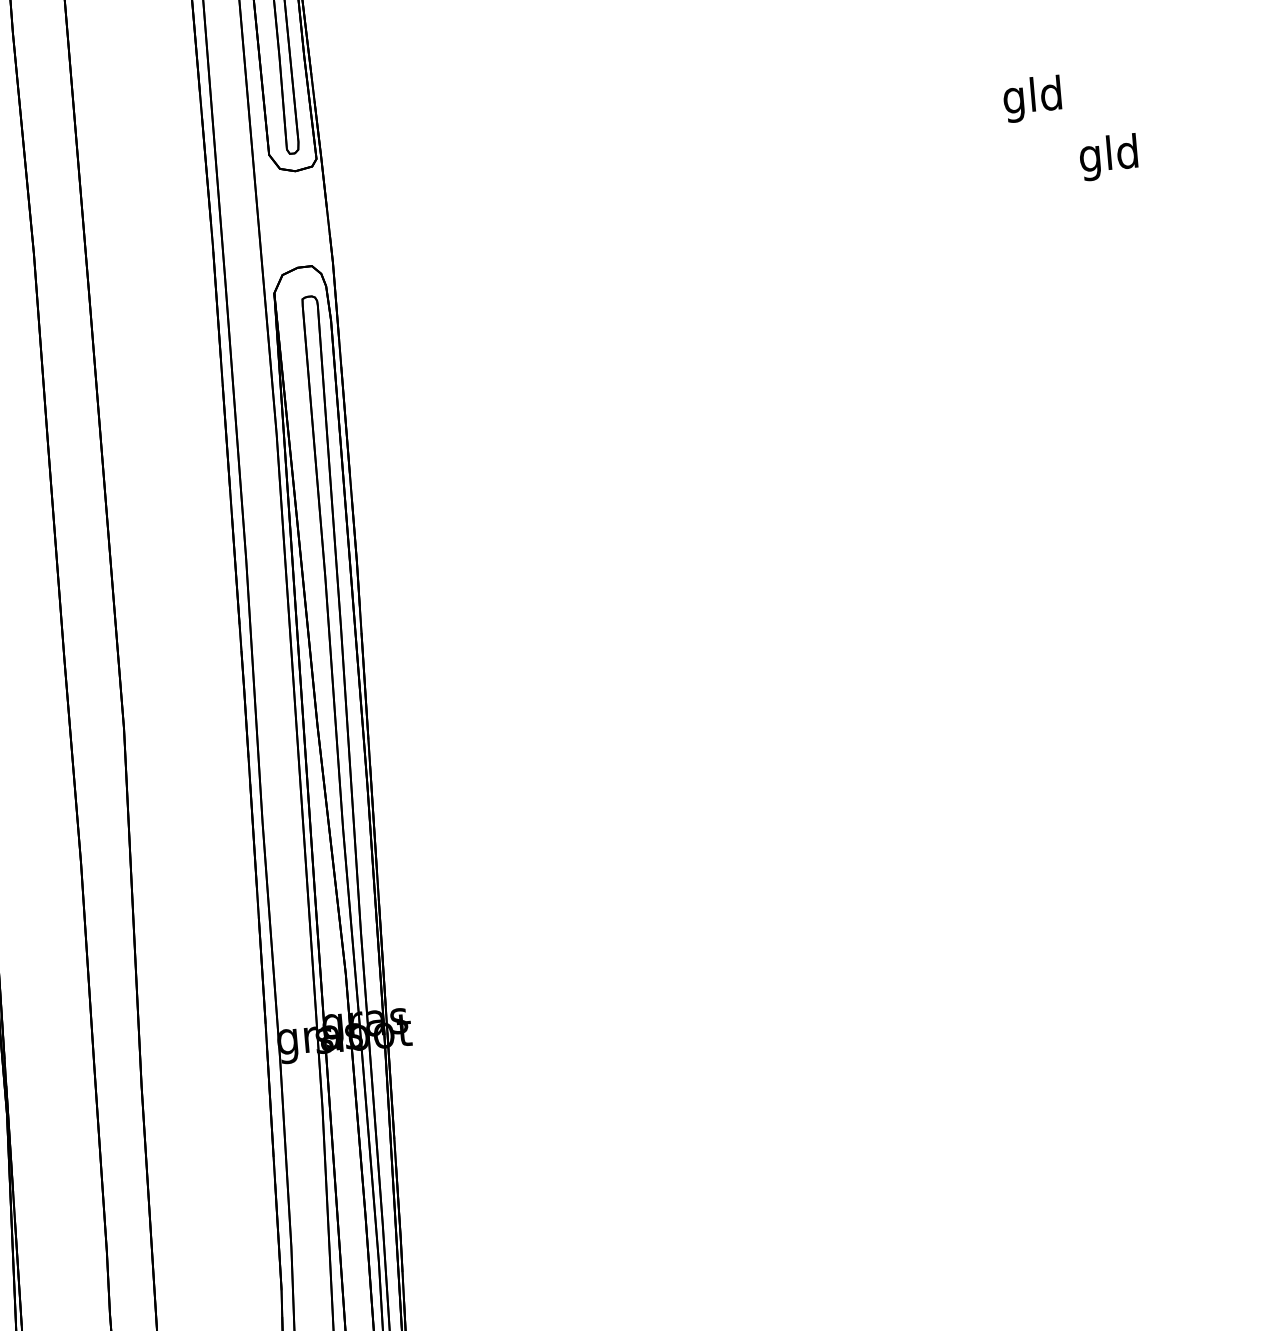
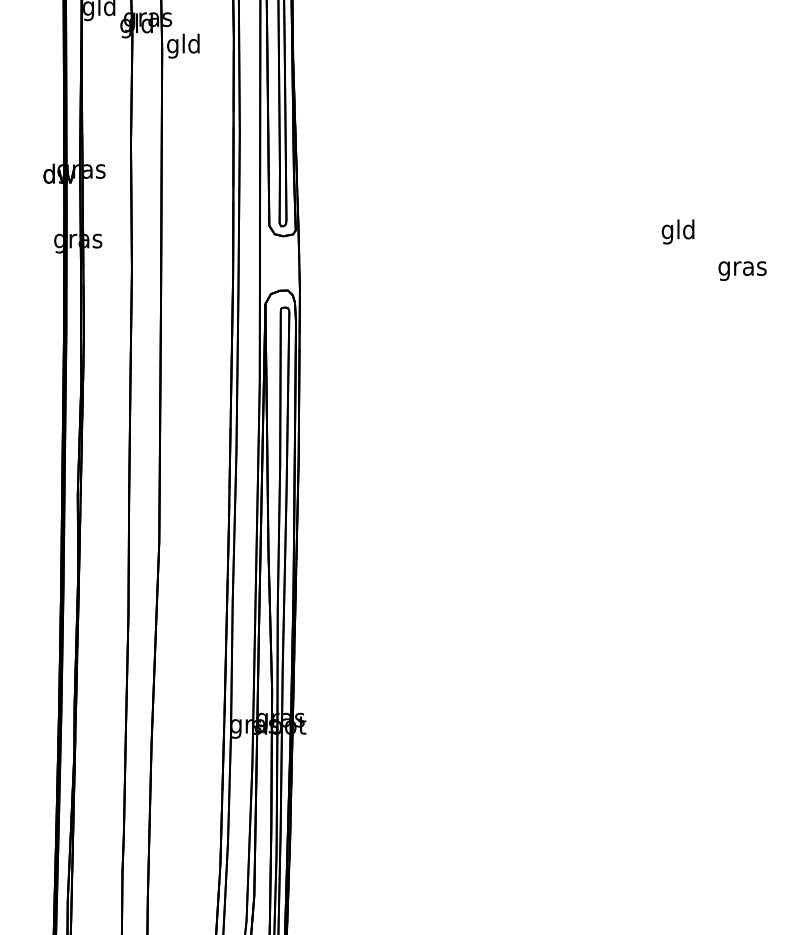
text: (1031, 98) -> (677, 231), moved
text: (1109, 157) -> (742, 268), gld -> gras

